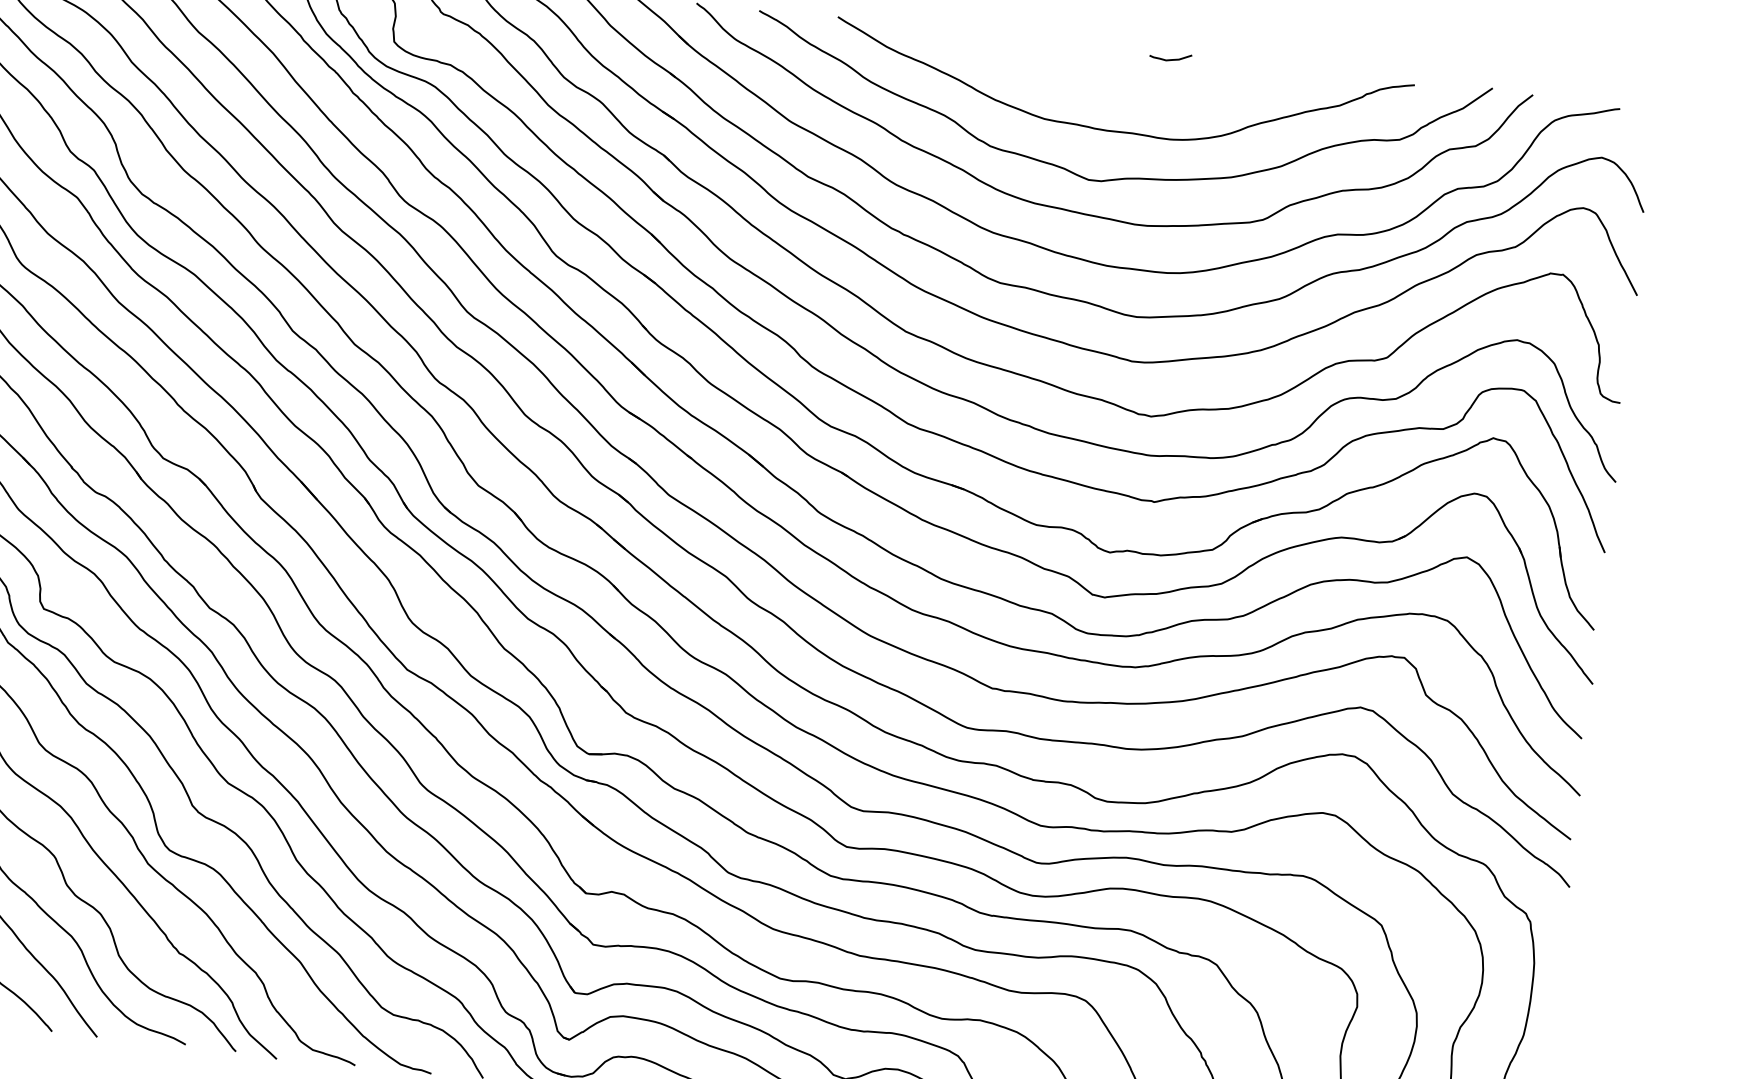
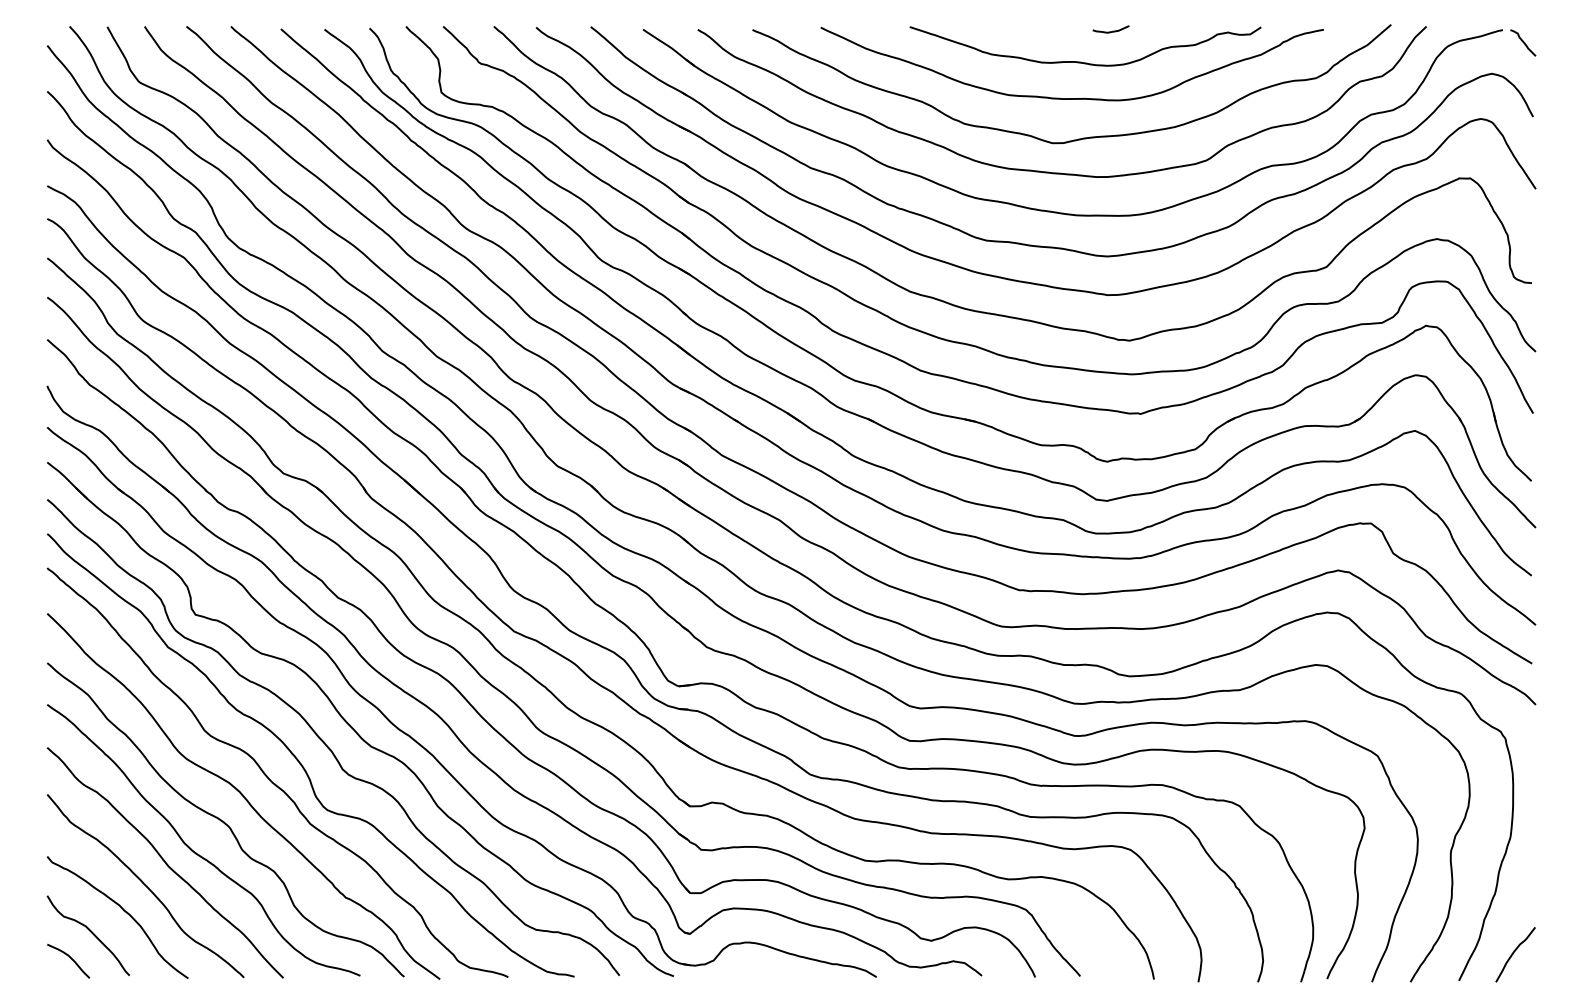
curve: (1132, 89) -> (1081, 61), added
curve: (1642, 125) -> (1523, 42), added

